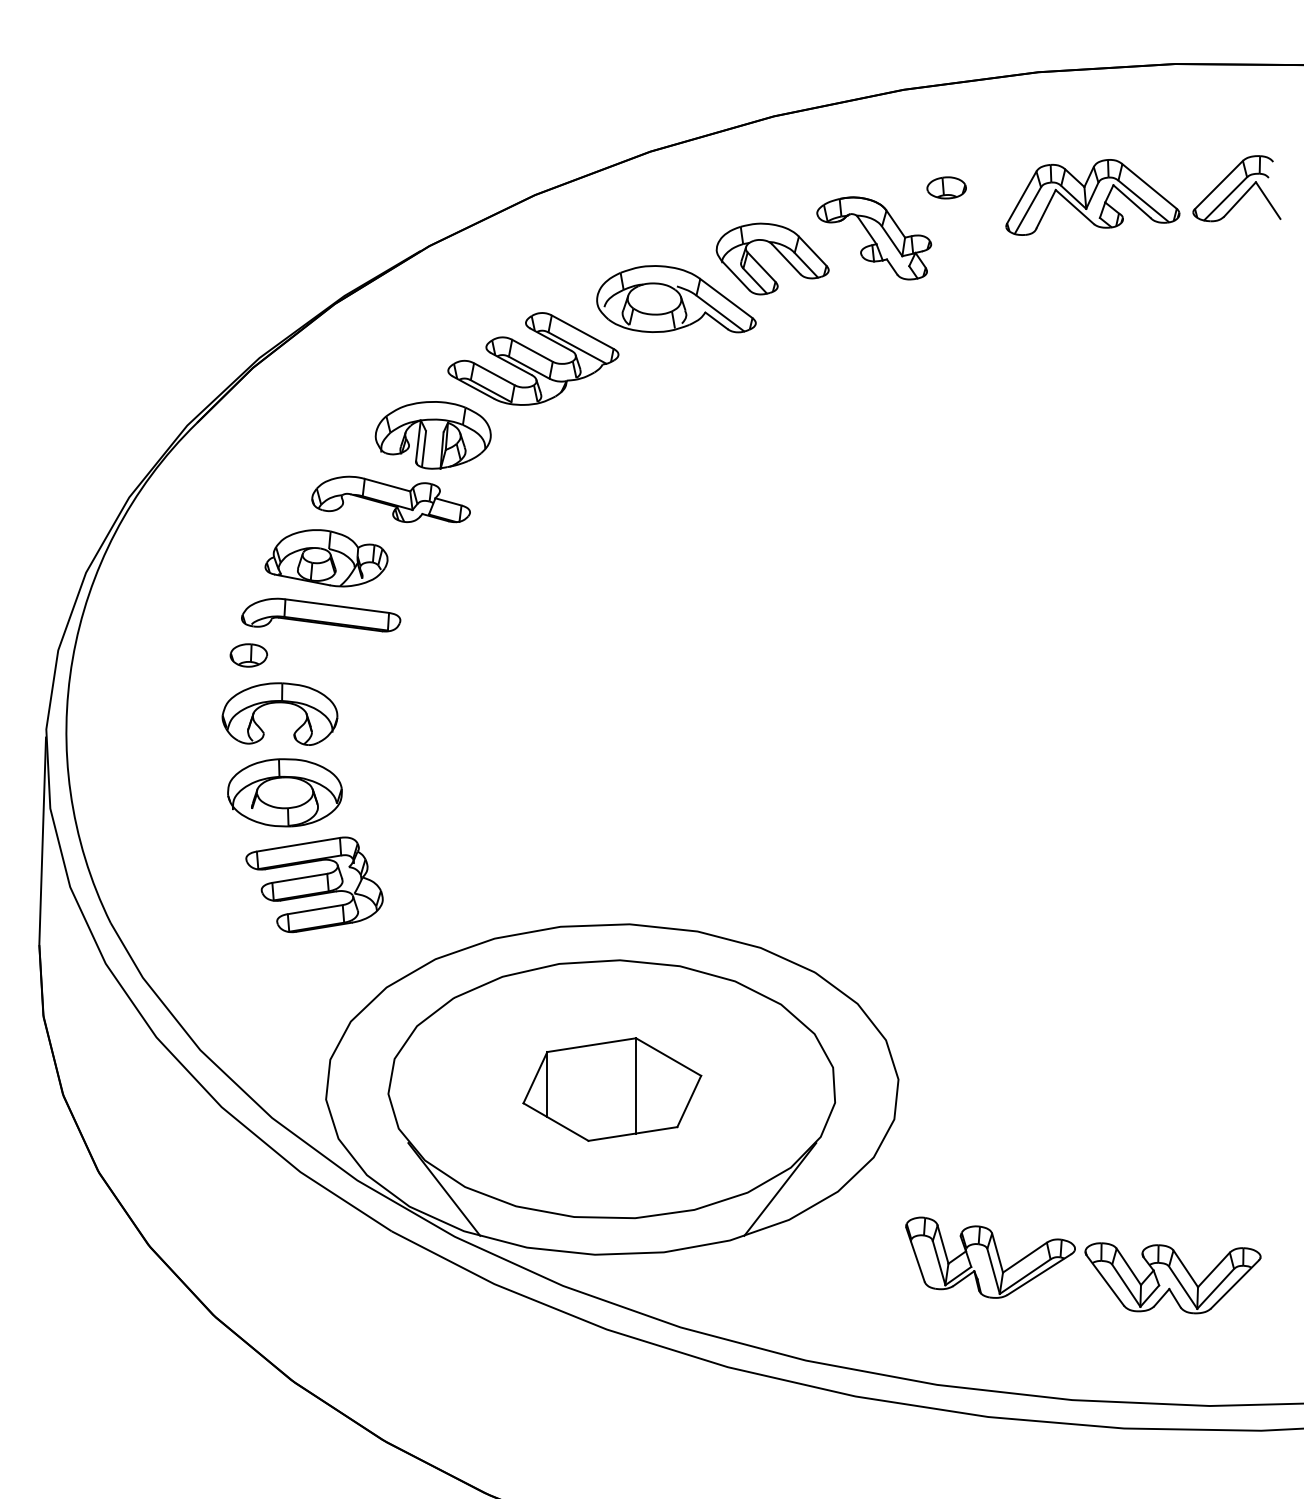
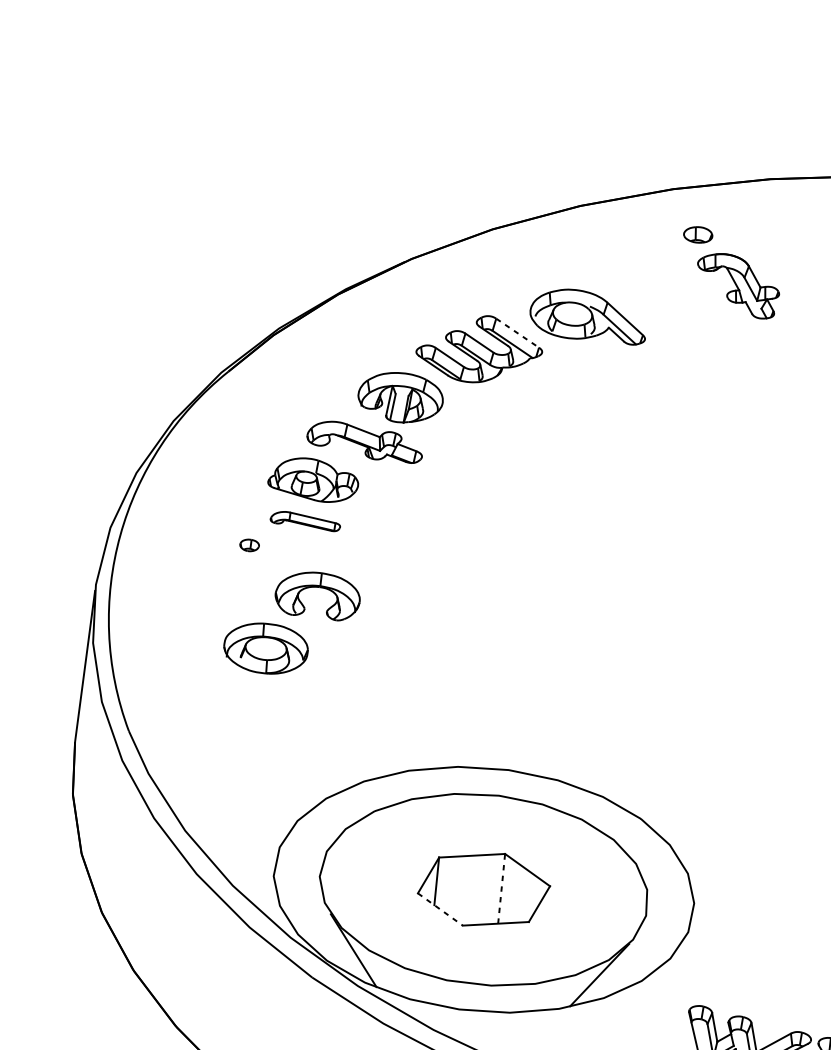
part: (946, 187) -> (698, 234), moved
part: (778, 252) -> (666, 289), removed
line: (583, 332) -> (518, 333), solid -> dashed
part: (321, 614) -> (305, 520), size x0.6
part: (248, 655) -> (249, 545), size x0.7
part: (279, 703) -> (318, 587), moved
part: (314, 884) -> (280, 717), removed
line: (636, 1085) -> (501, 888), solid -> dashed
line: (556, 1122) -> (440, 909), solid -> dashed

